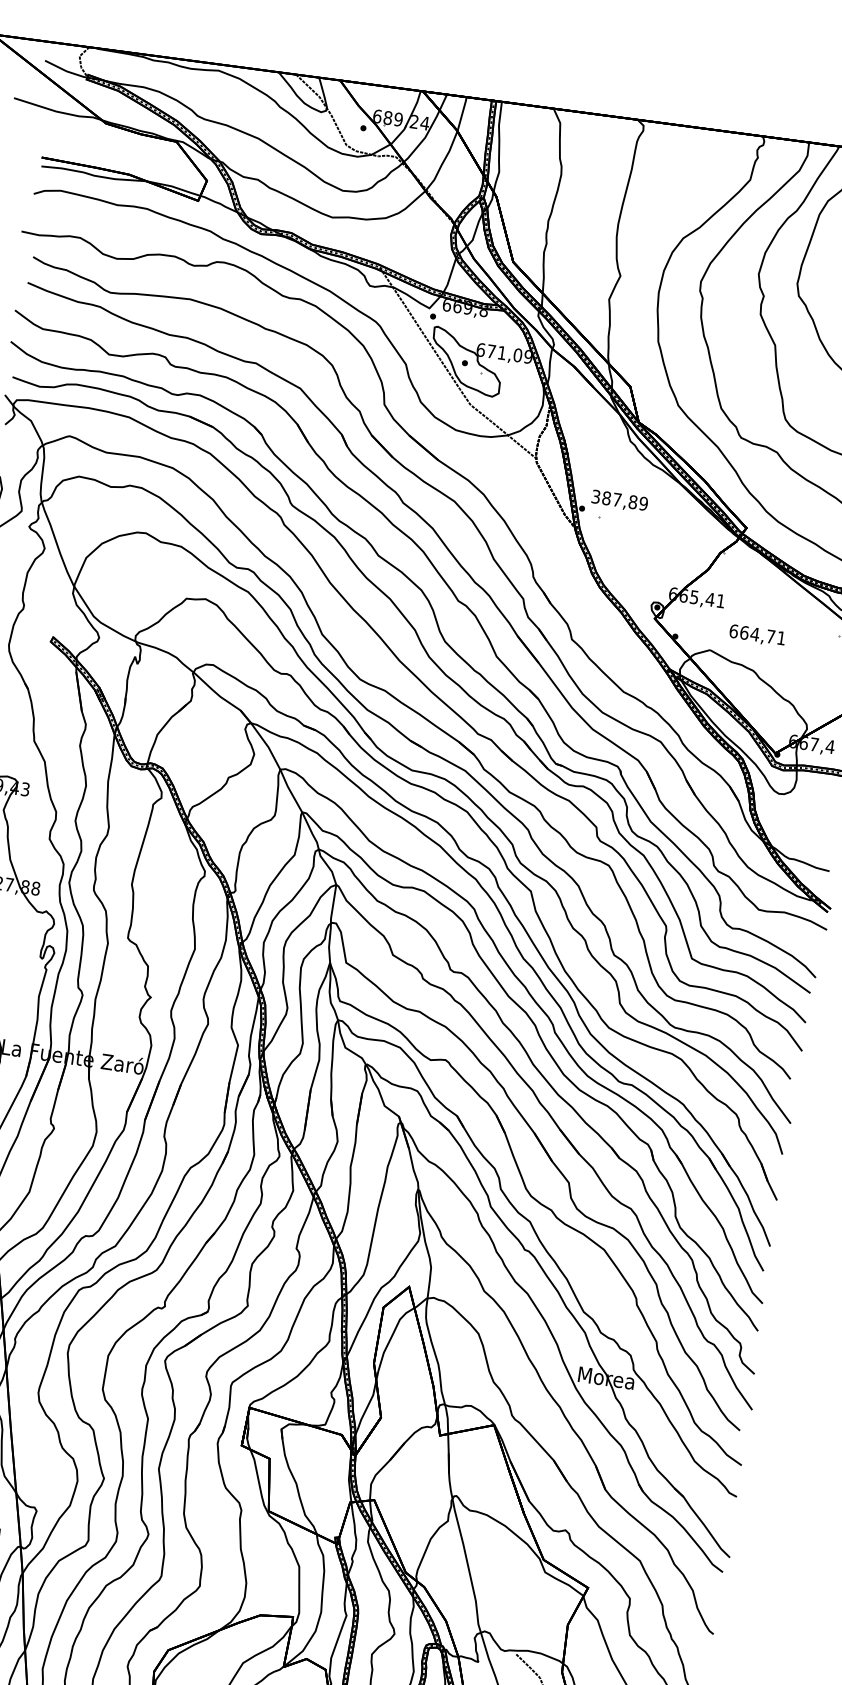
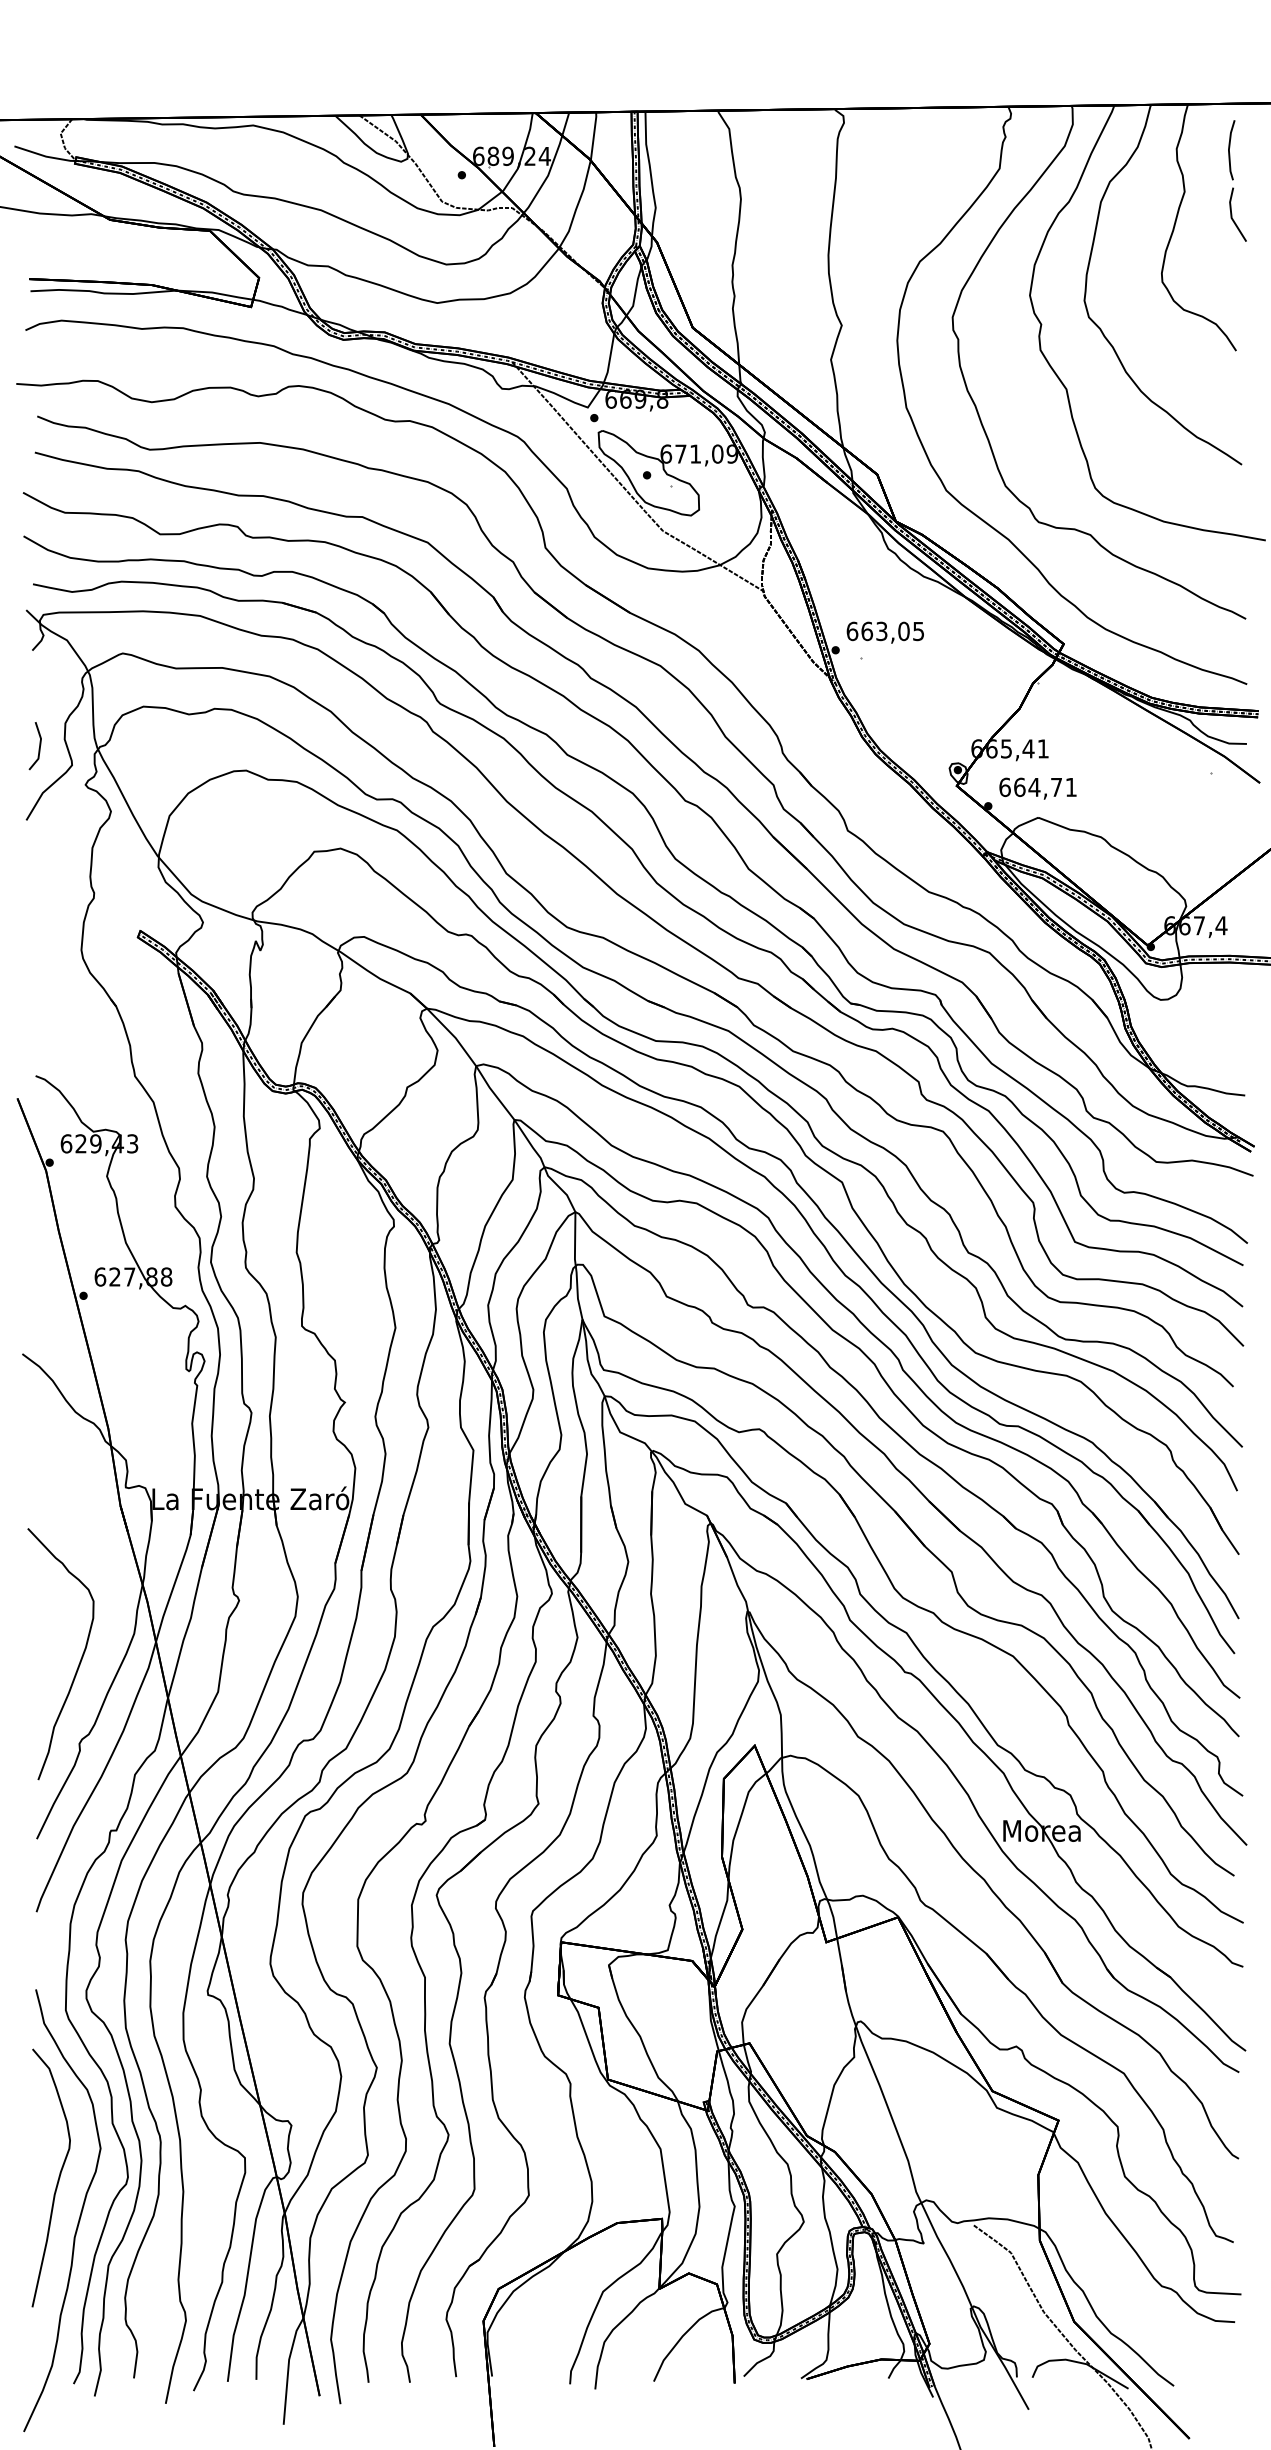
text: (619, 500) -> (885, 631), 387,89 -> 663,05
text: (757, 635) -> (1037, 788), moved

